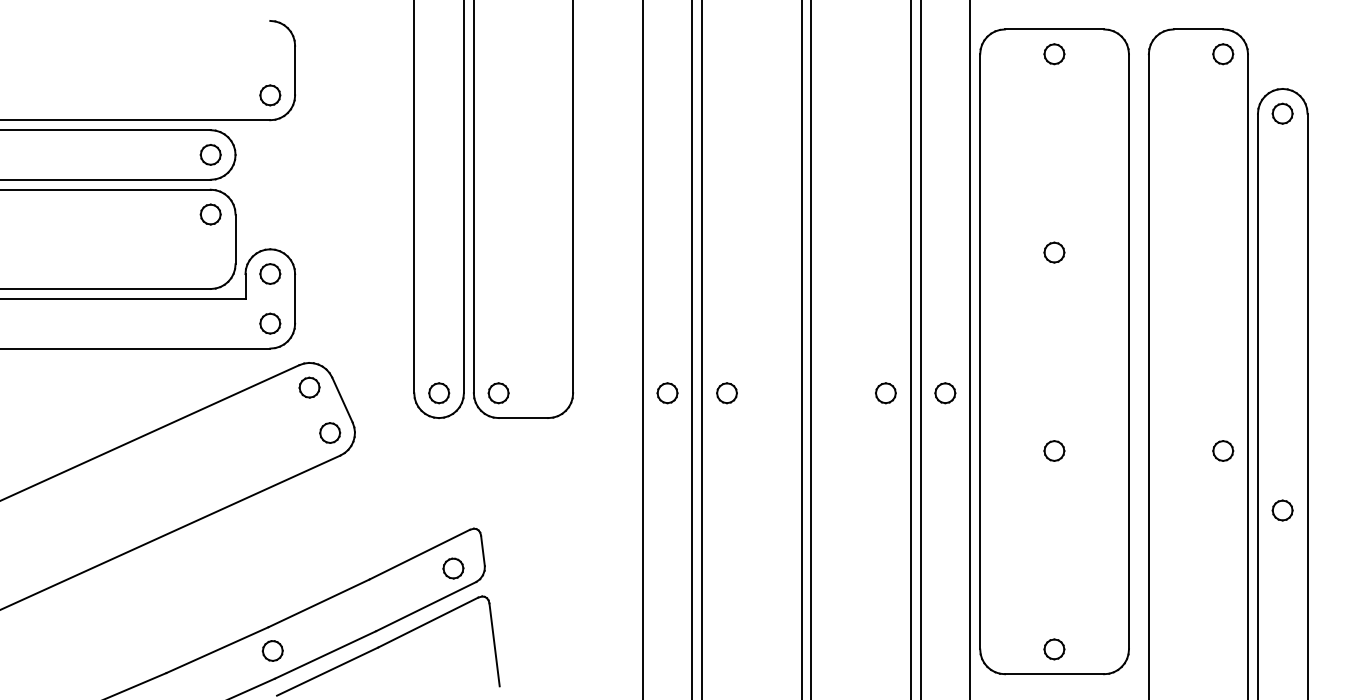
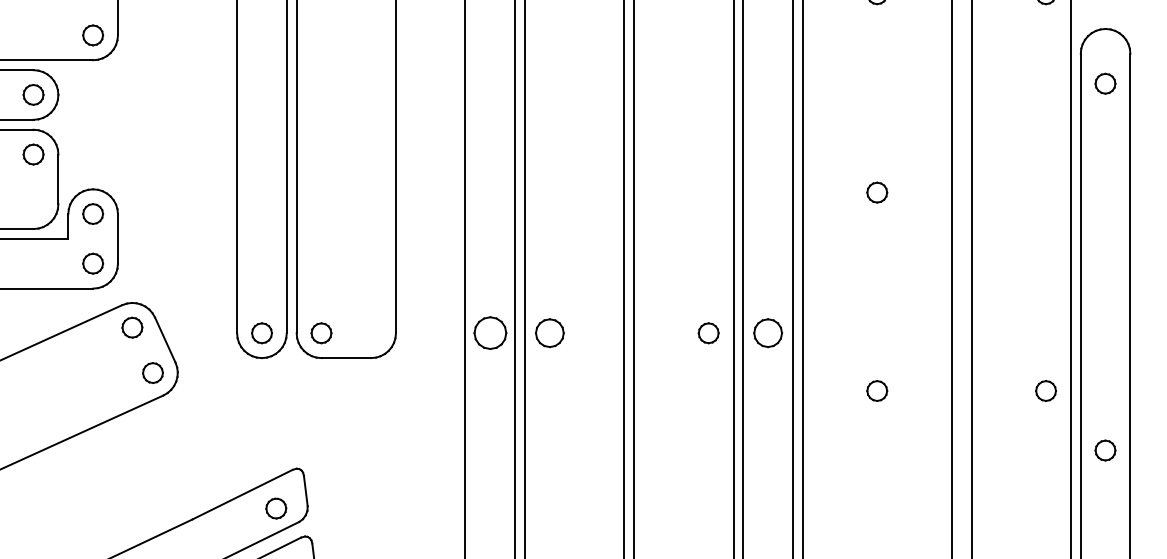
part: (1282, 113) -> (1105, 83), moved
part: (667, 393) -> (490, 333), size x1.6
part: (726, 393) -> (549, 333), size x1.4
part: (945, 393) -> (768, 333), size x1.4

